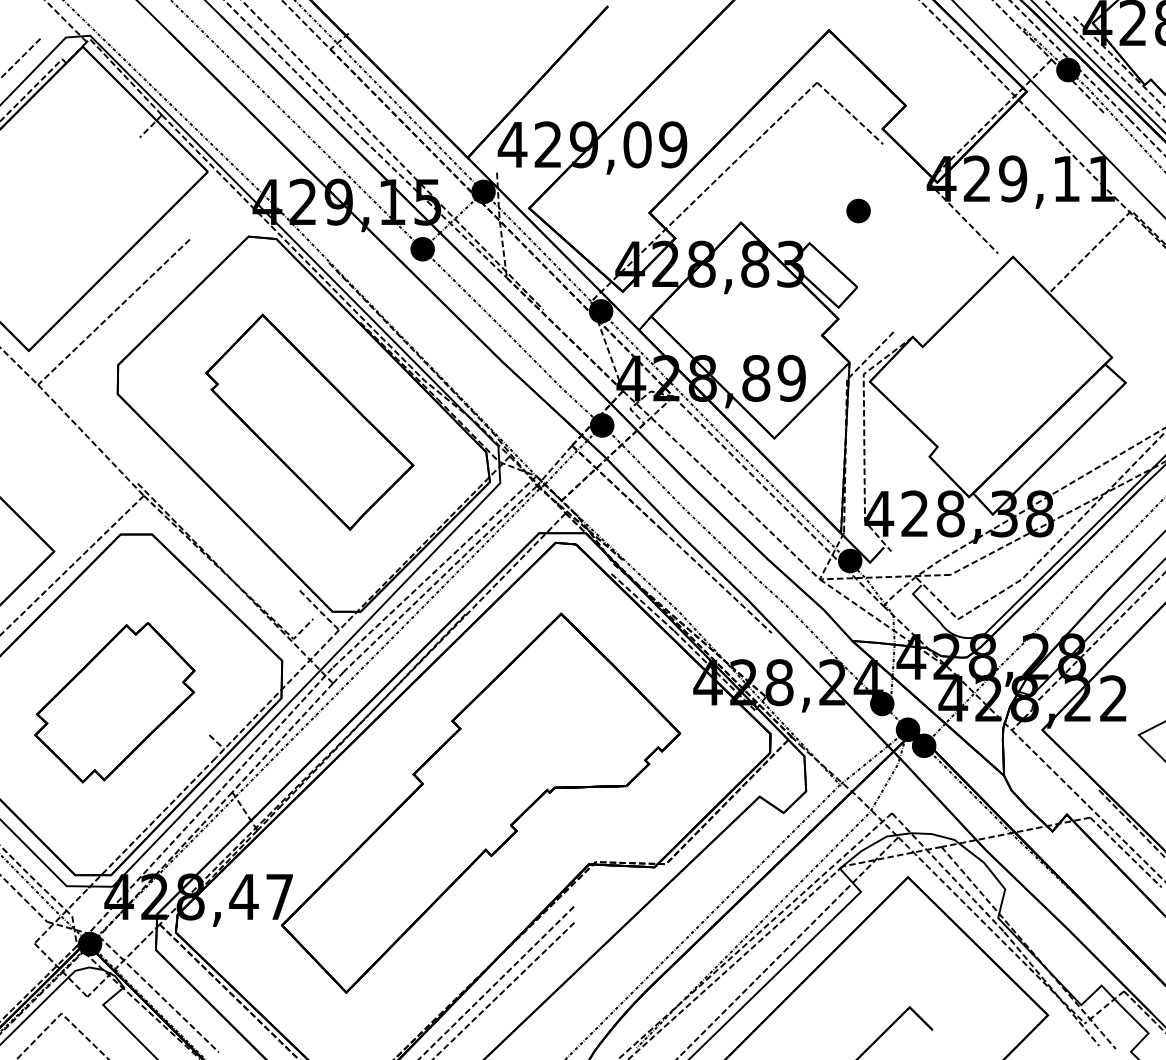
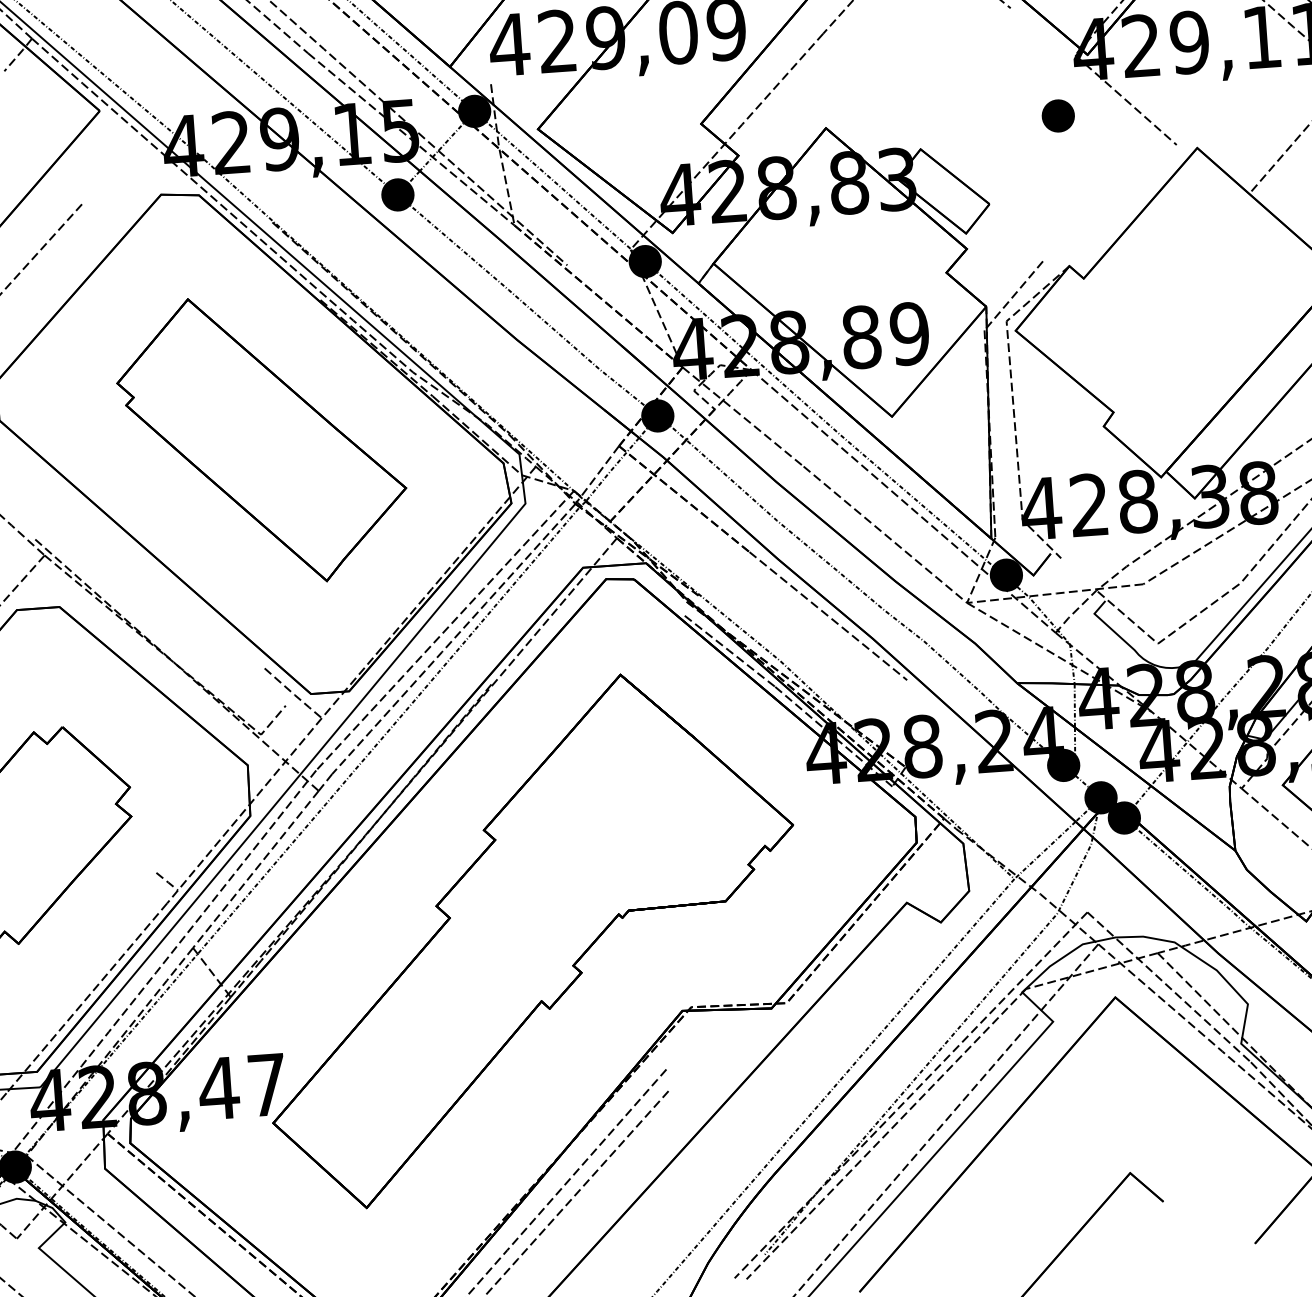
part: (858, 210) -> (1058, 115), moved

